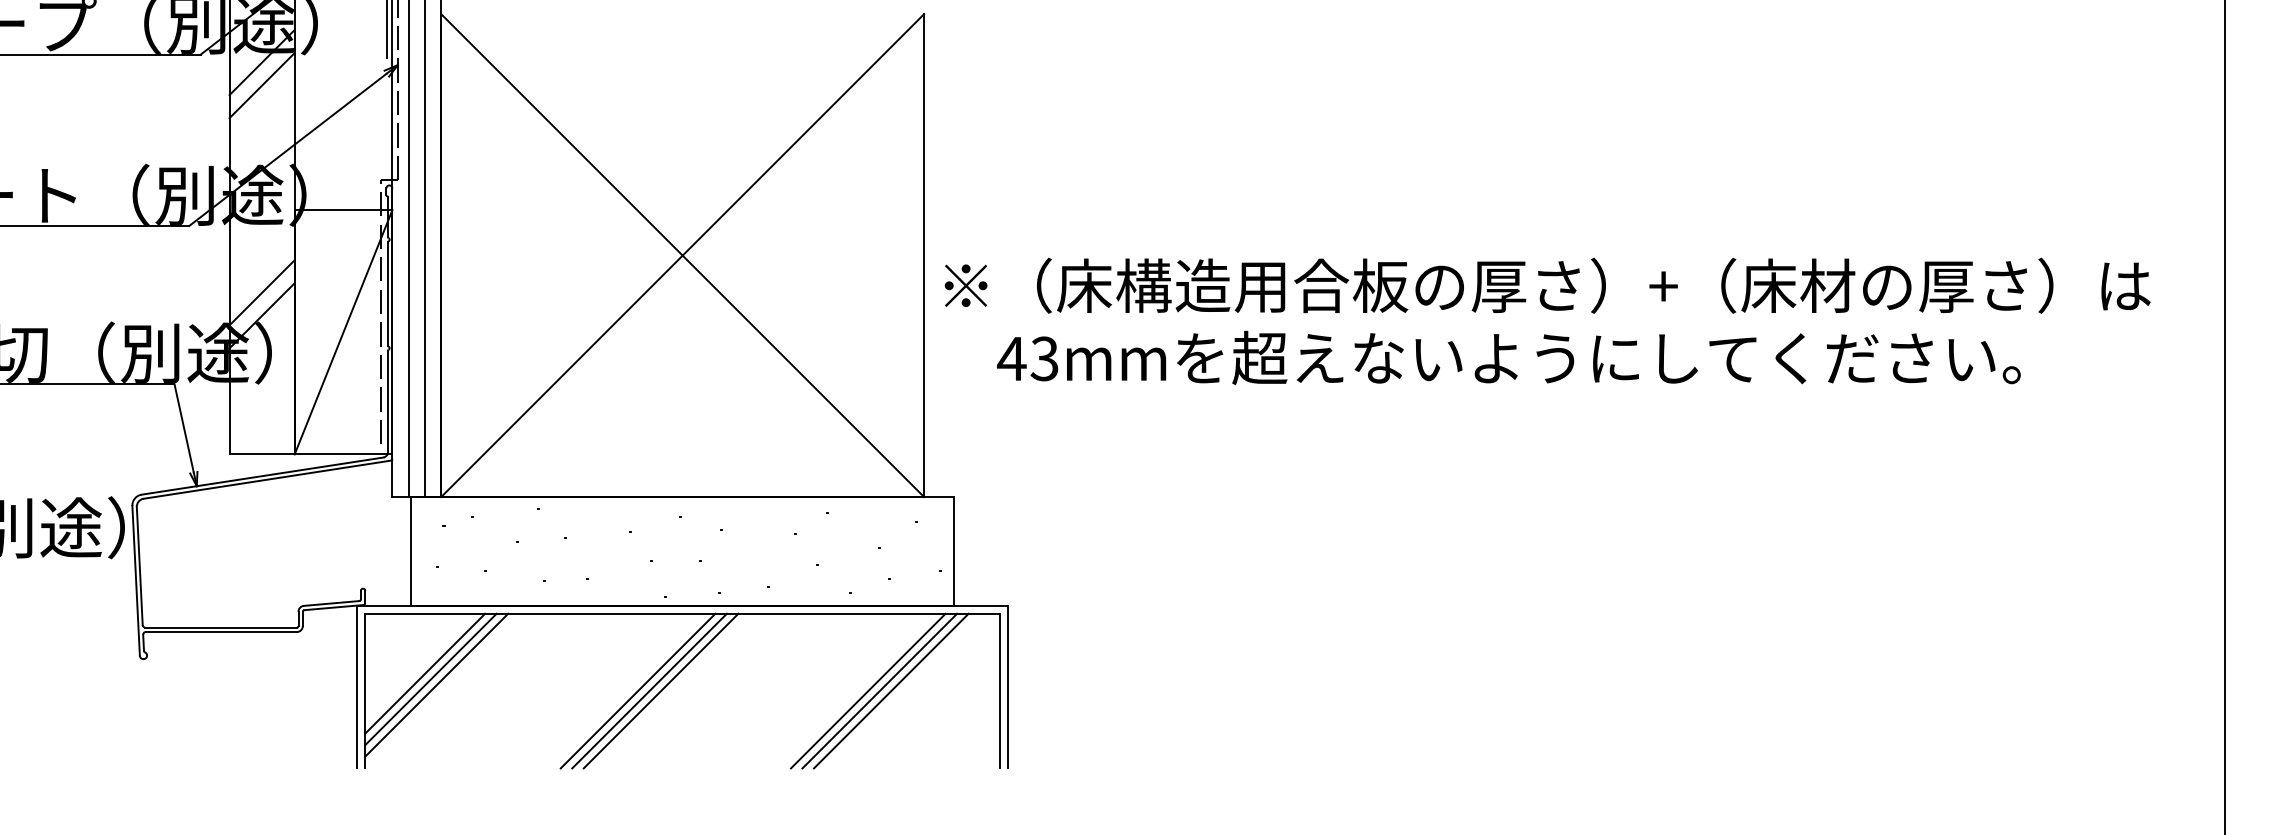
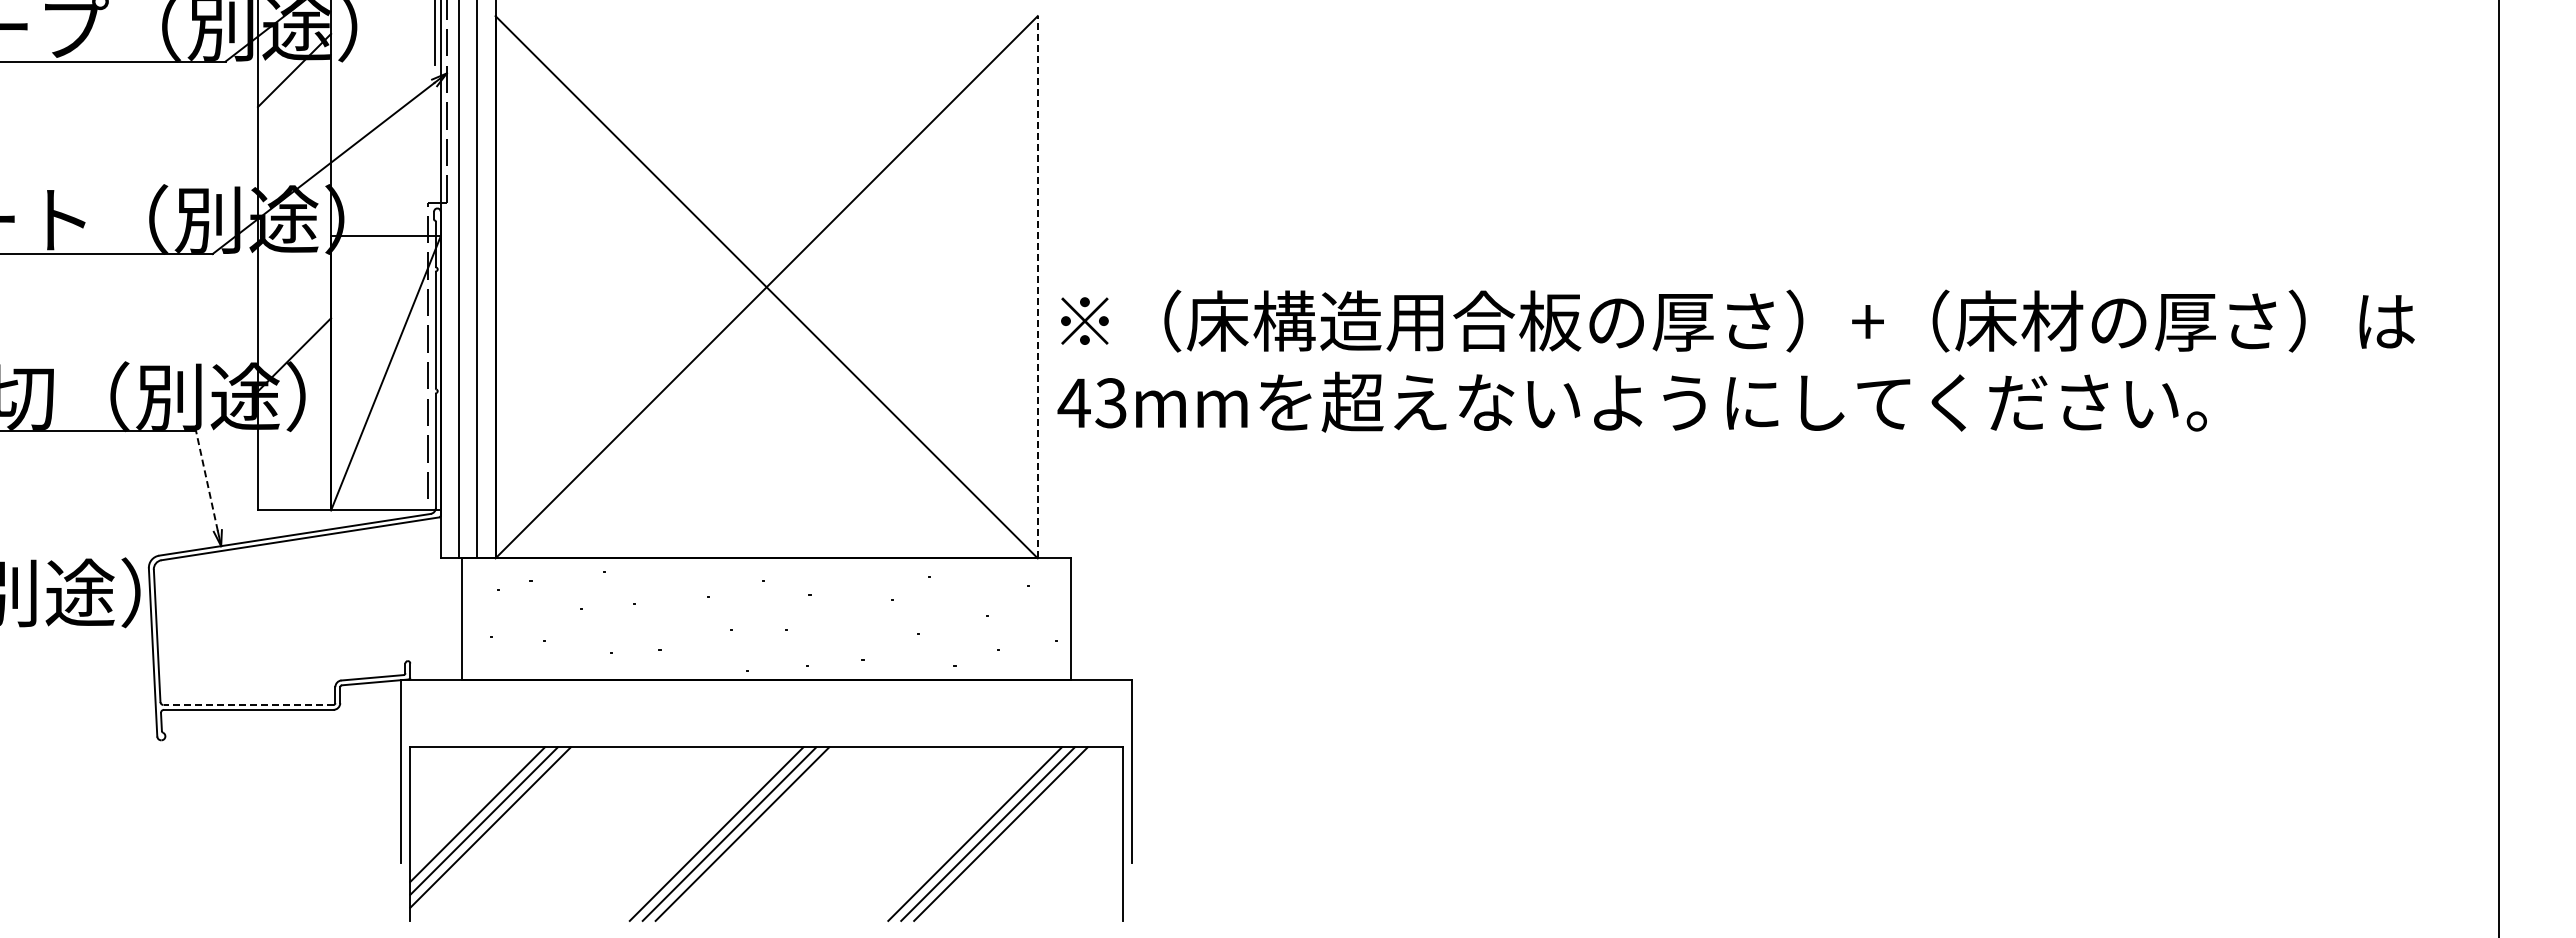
line: (262, 84) -> (294, 95), removed
line: (923, 254) -> (1037, 286), solid -> dashed
line: (262, 292) -> (294, 328), removed
text: (1508, 357) -> (1631, 401), moved
line: (183, 427) -> (206, 480), solid -> dashed
line: (221, 627) -> (248, 704), solid -> dashed
part: (672, 680) -> (755, 822), moved

